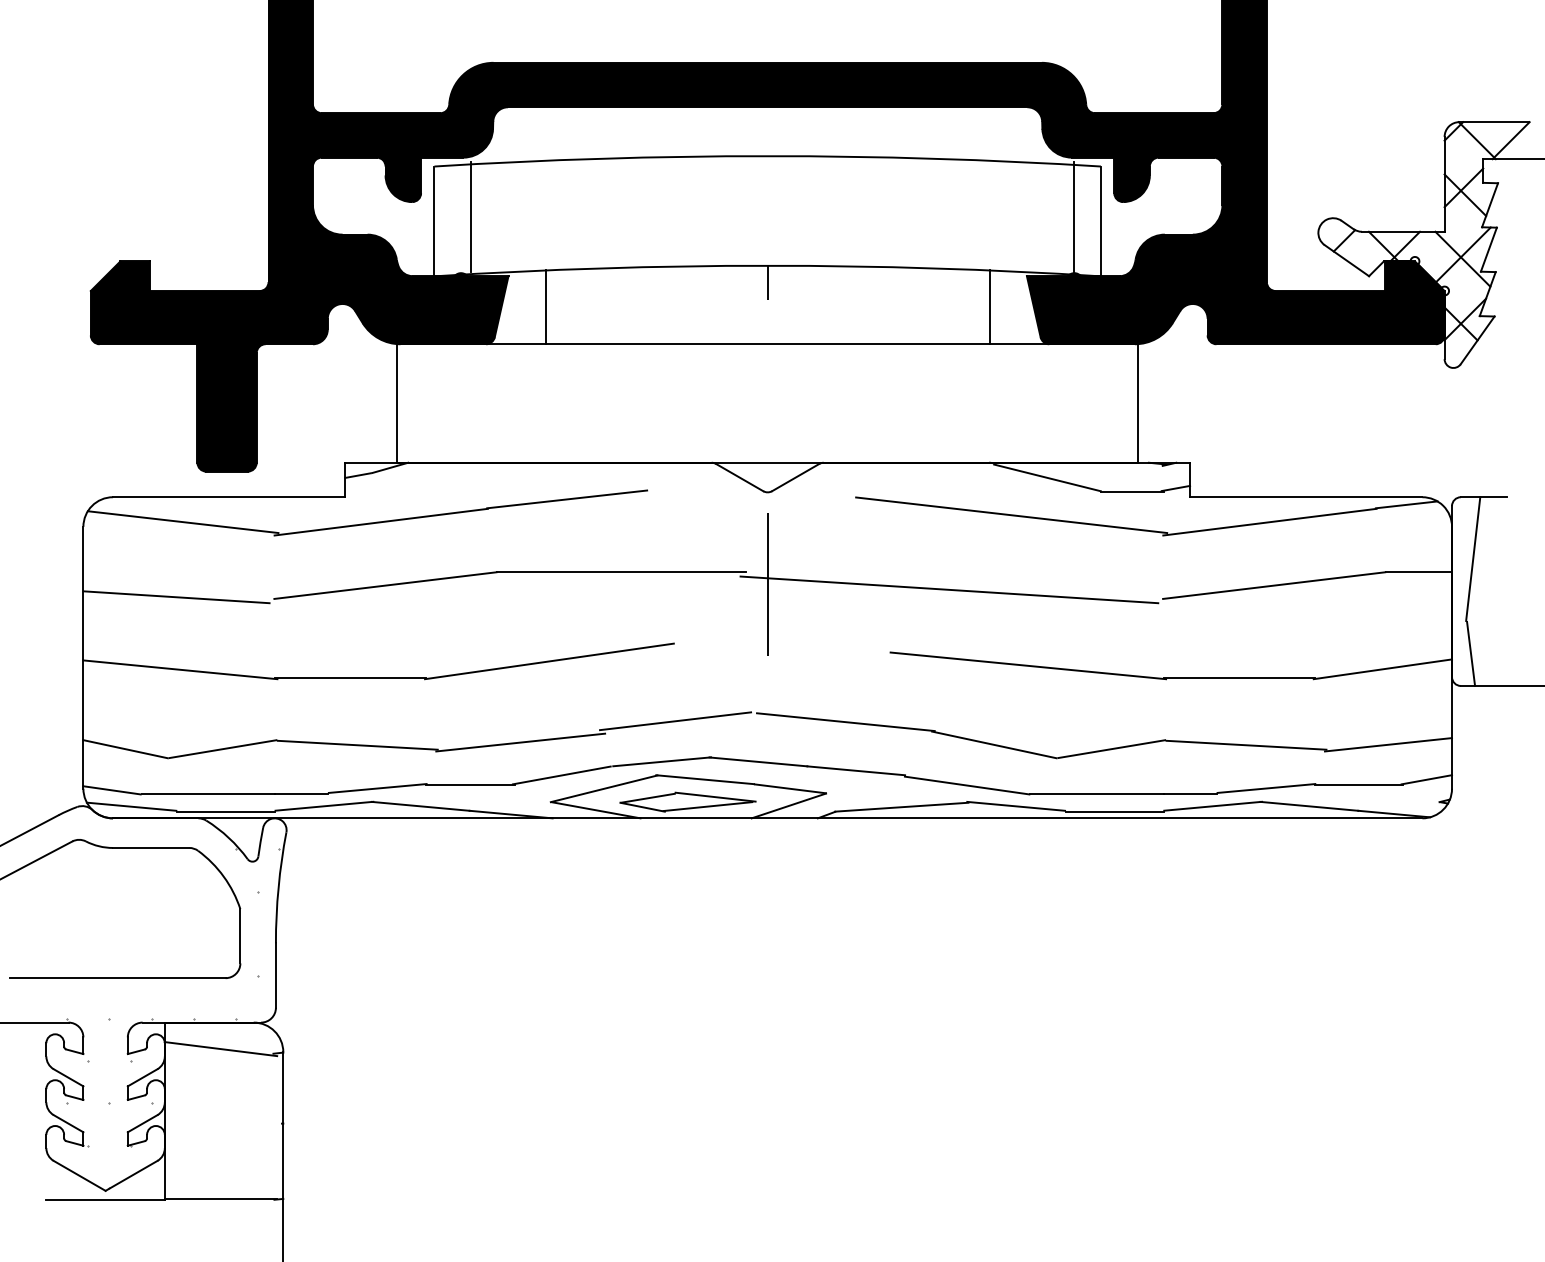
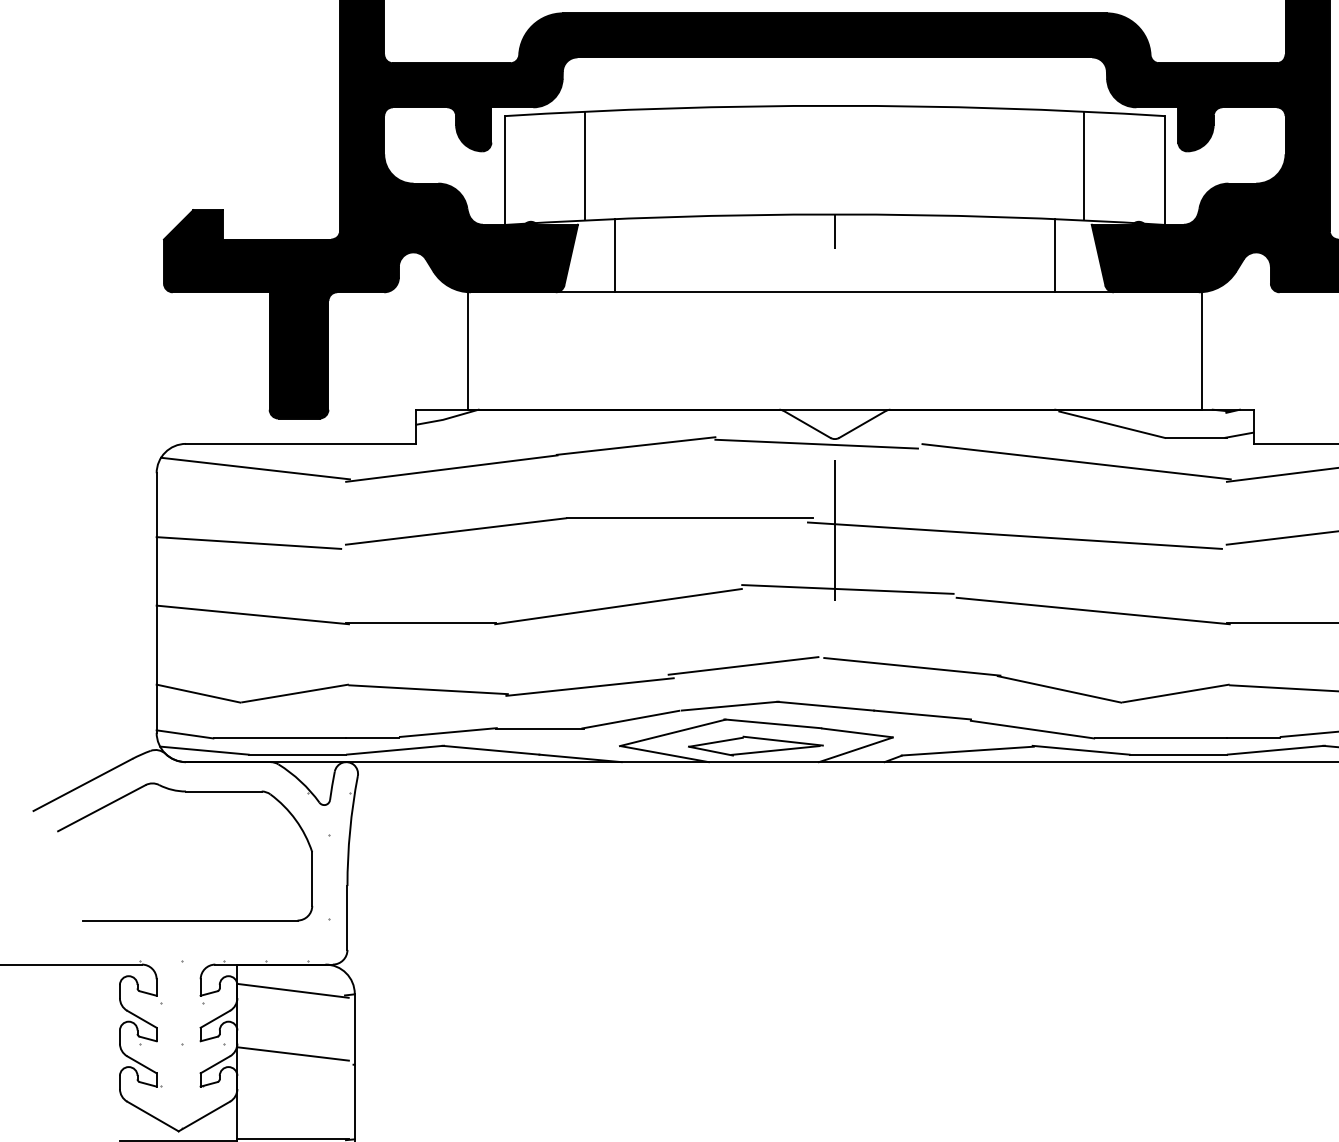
line: (470, 216) -> (584, 165), moved
line: (1073, 216) -> (1084, 165), moved
line: (749, 497) -> (816, 444), added
line: (780, 643) -> (847, 588), added
line: (220, 1112) -> (292, 1053), added

